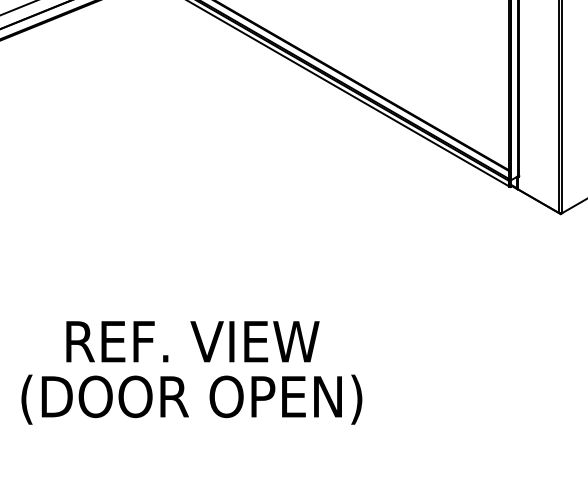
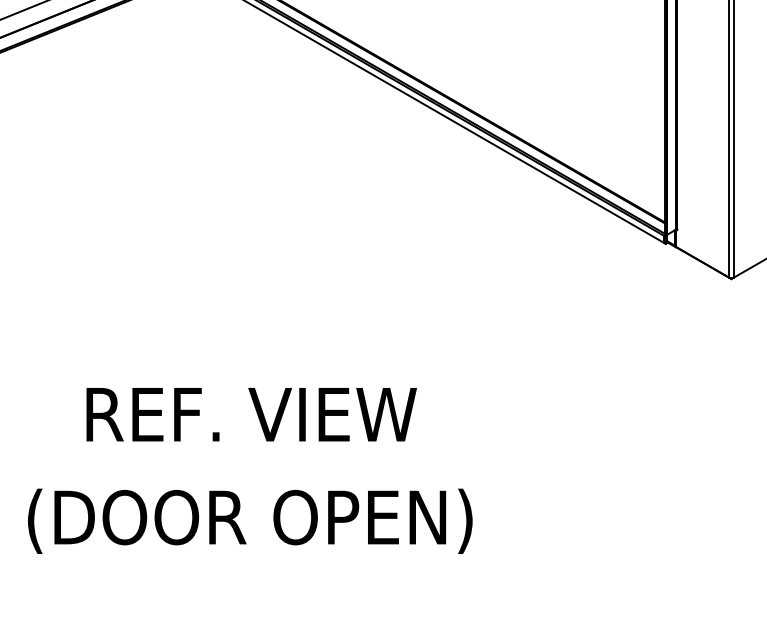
text: (192, 341) -> (251, 414), moved

